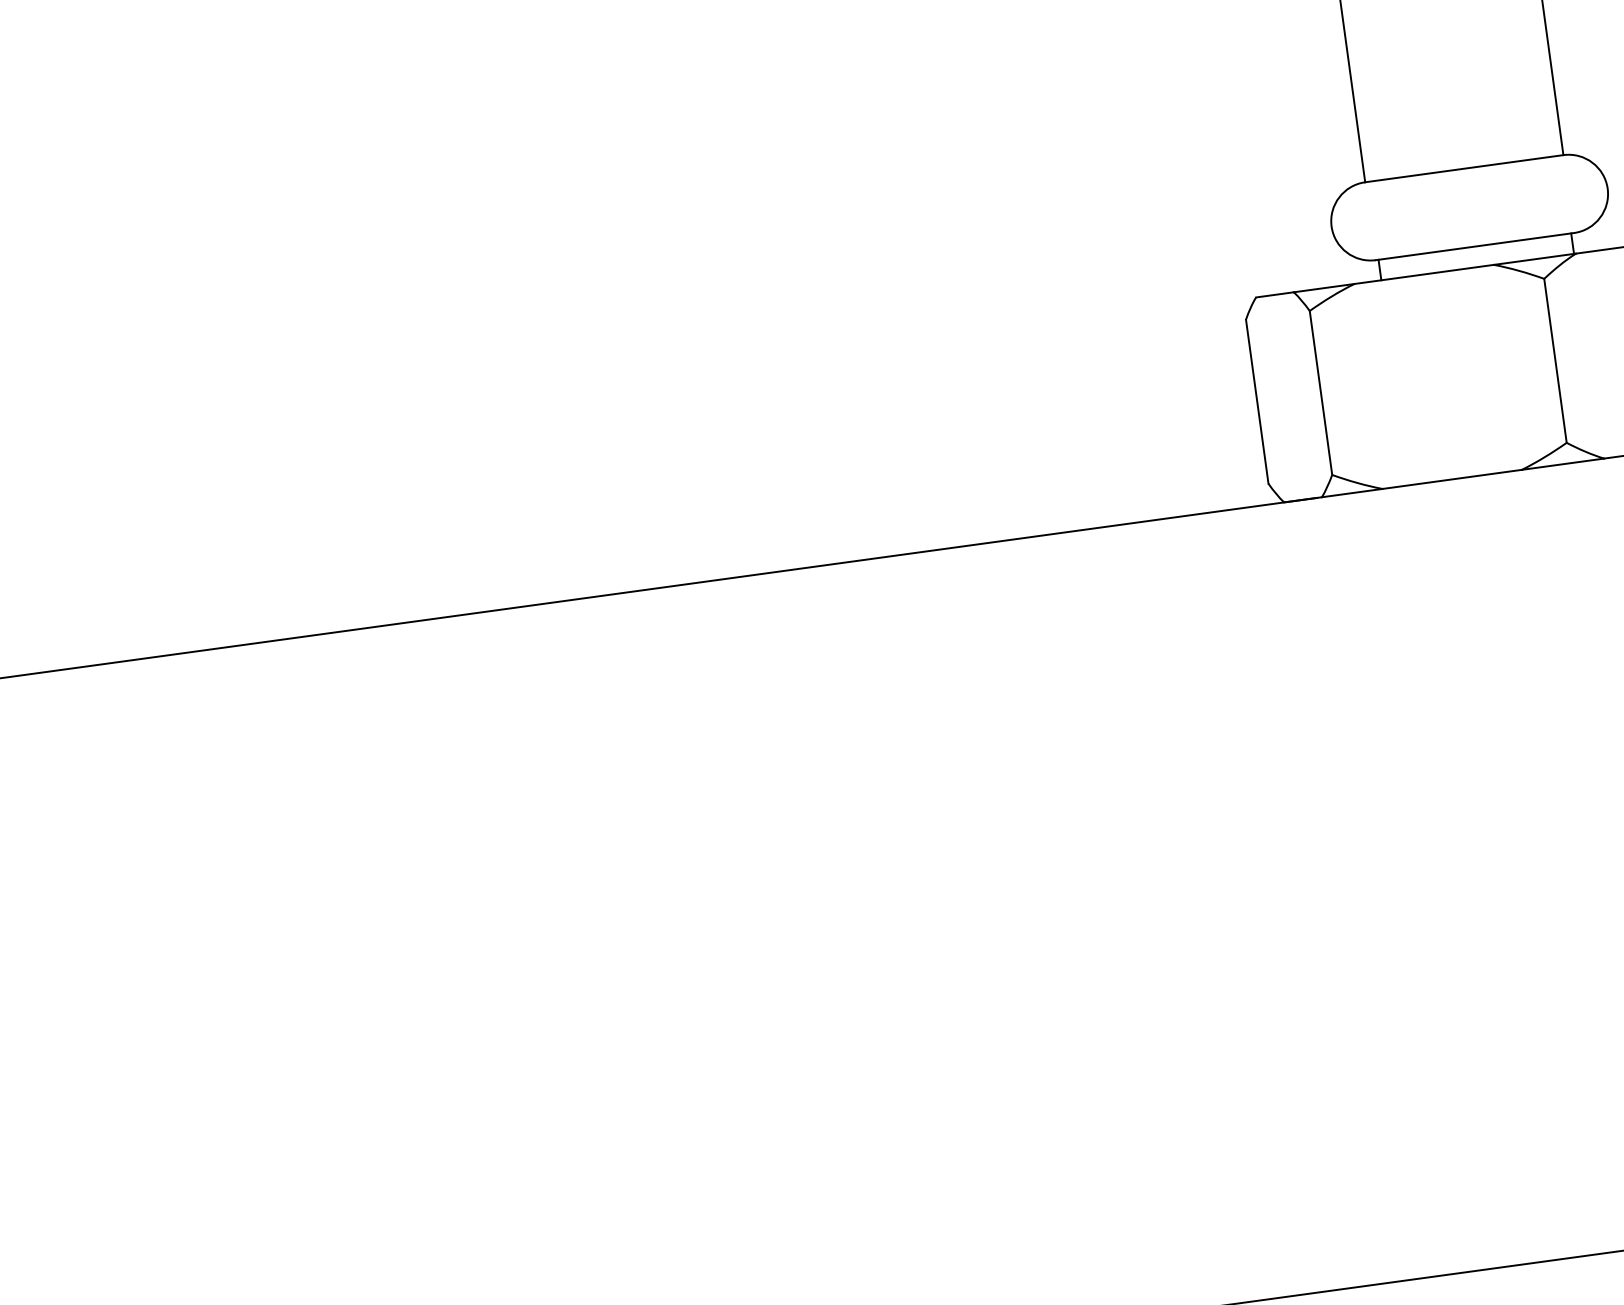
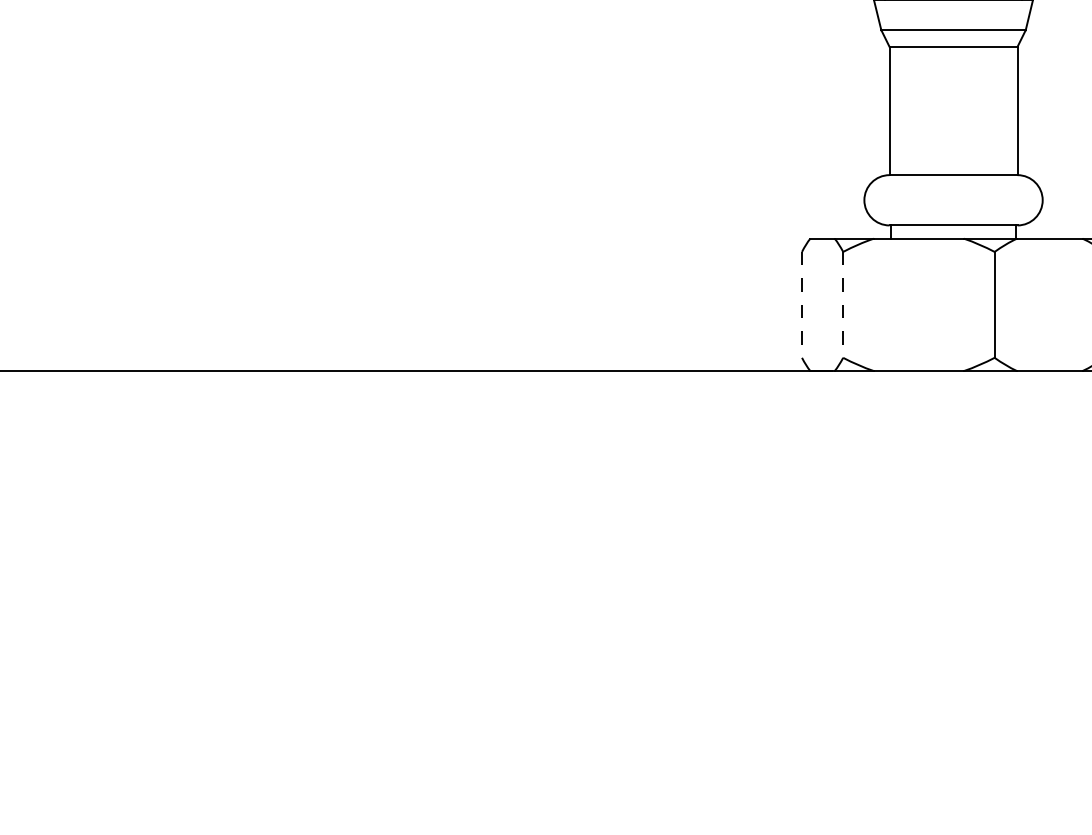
line: (1321, 392) -> (843, 304), solid -> dashed
line: (1257, 401) -> (802, 304), solid -> dashed

